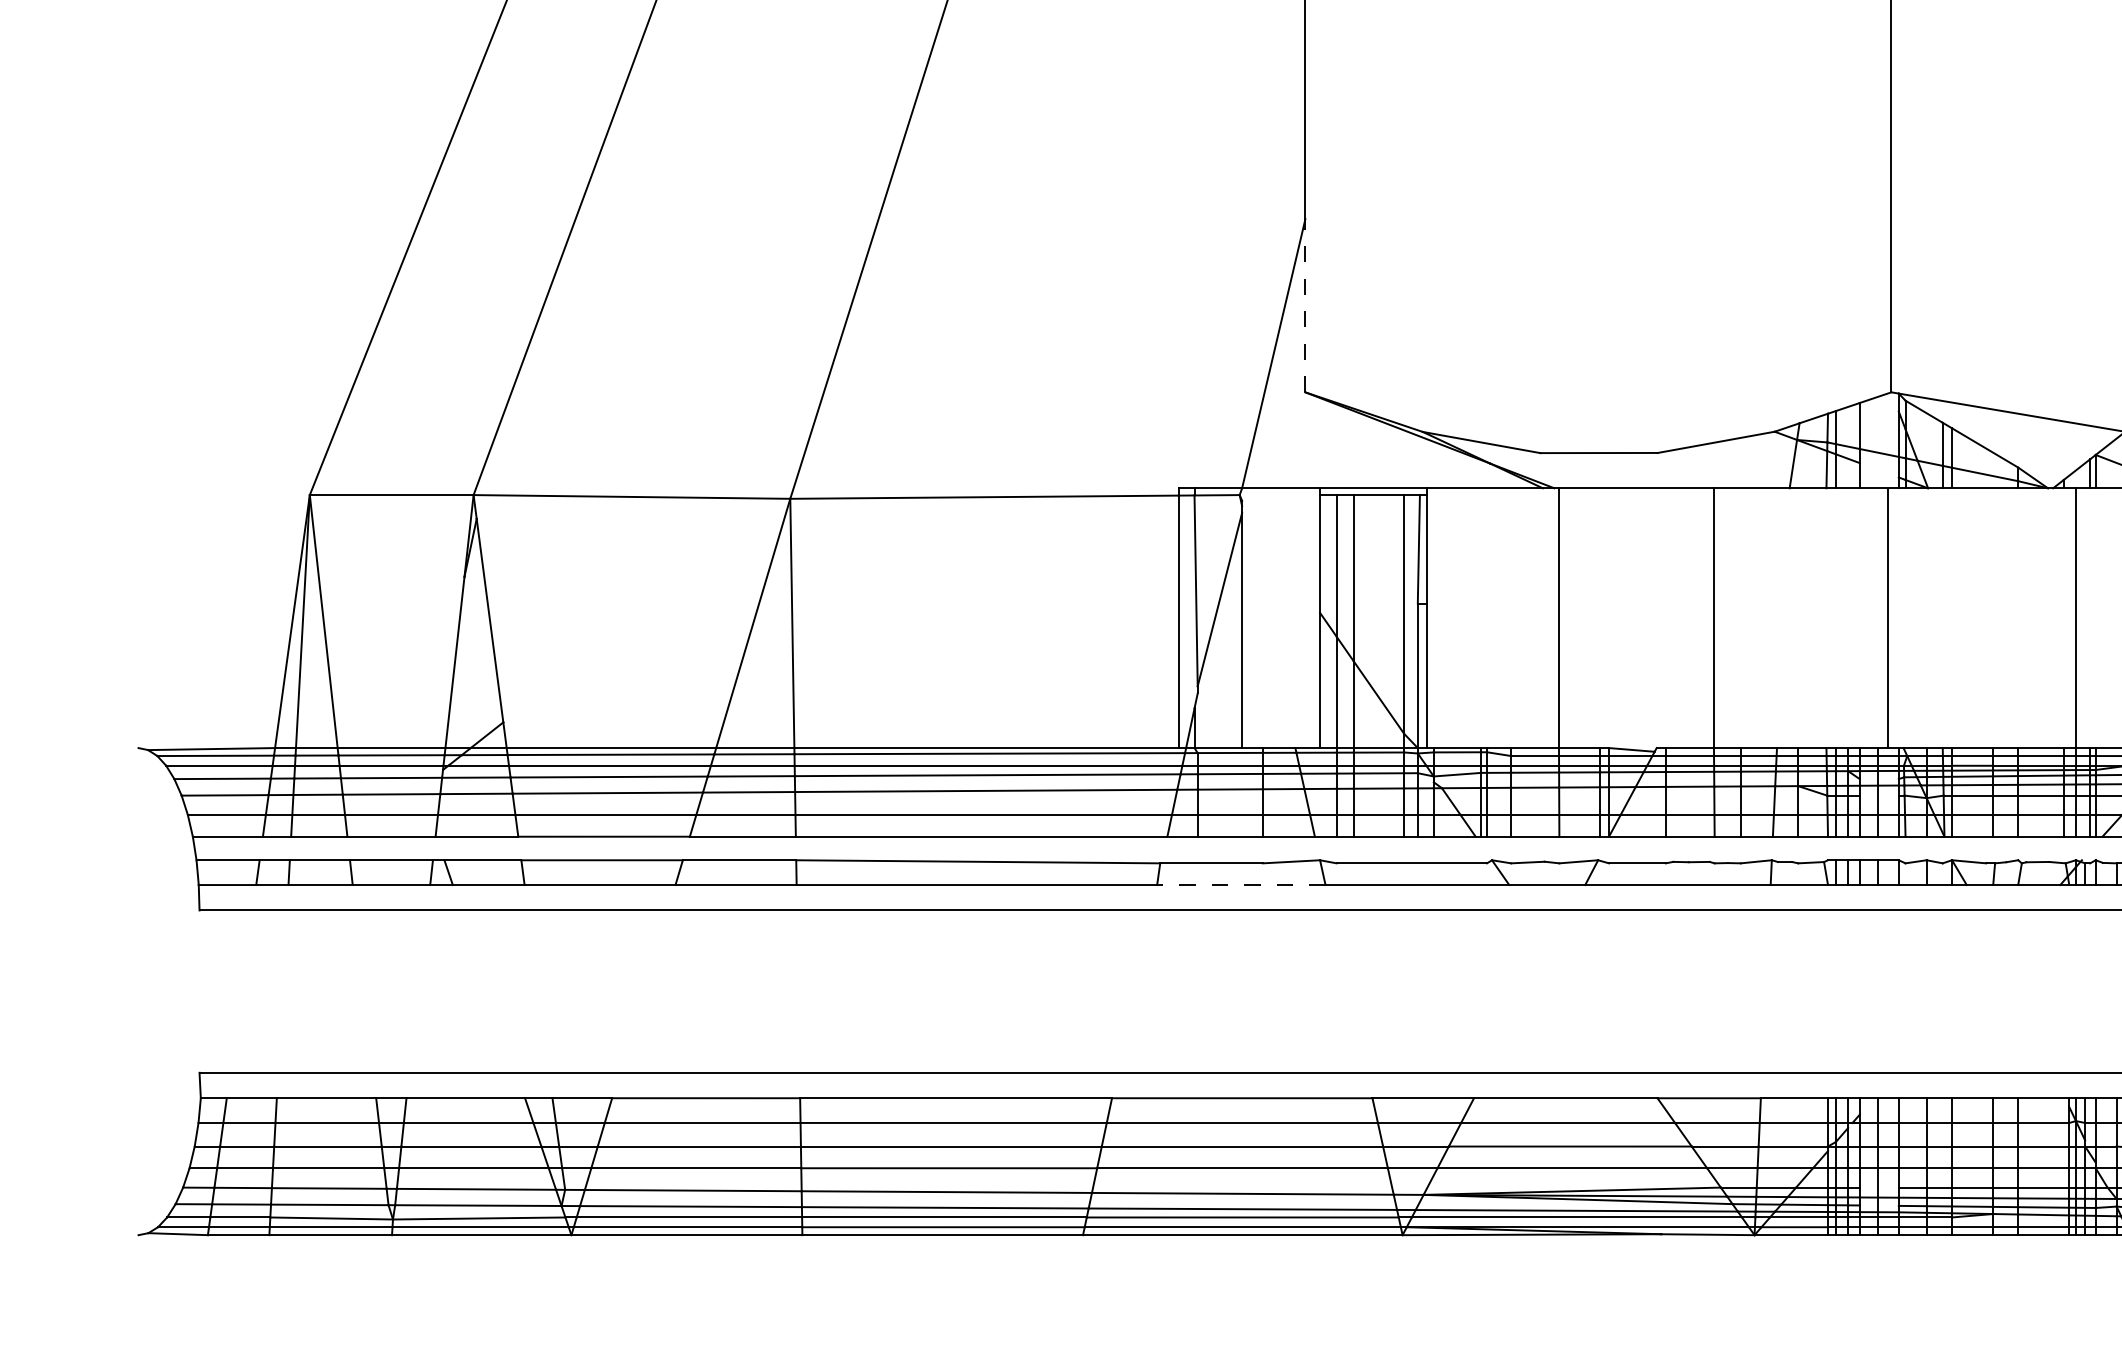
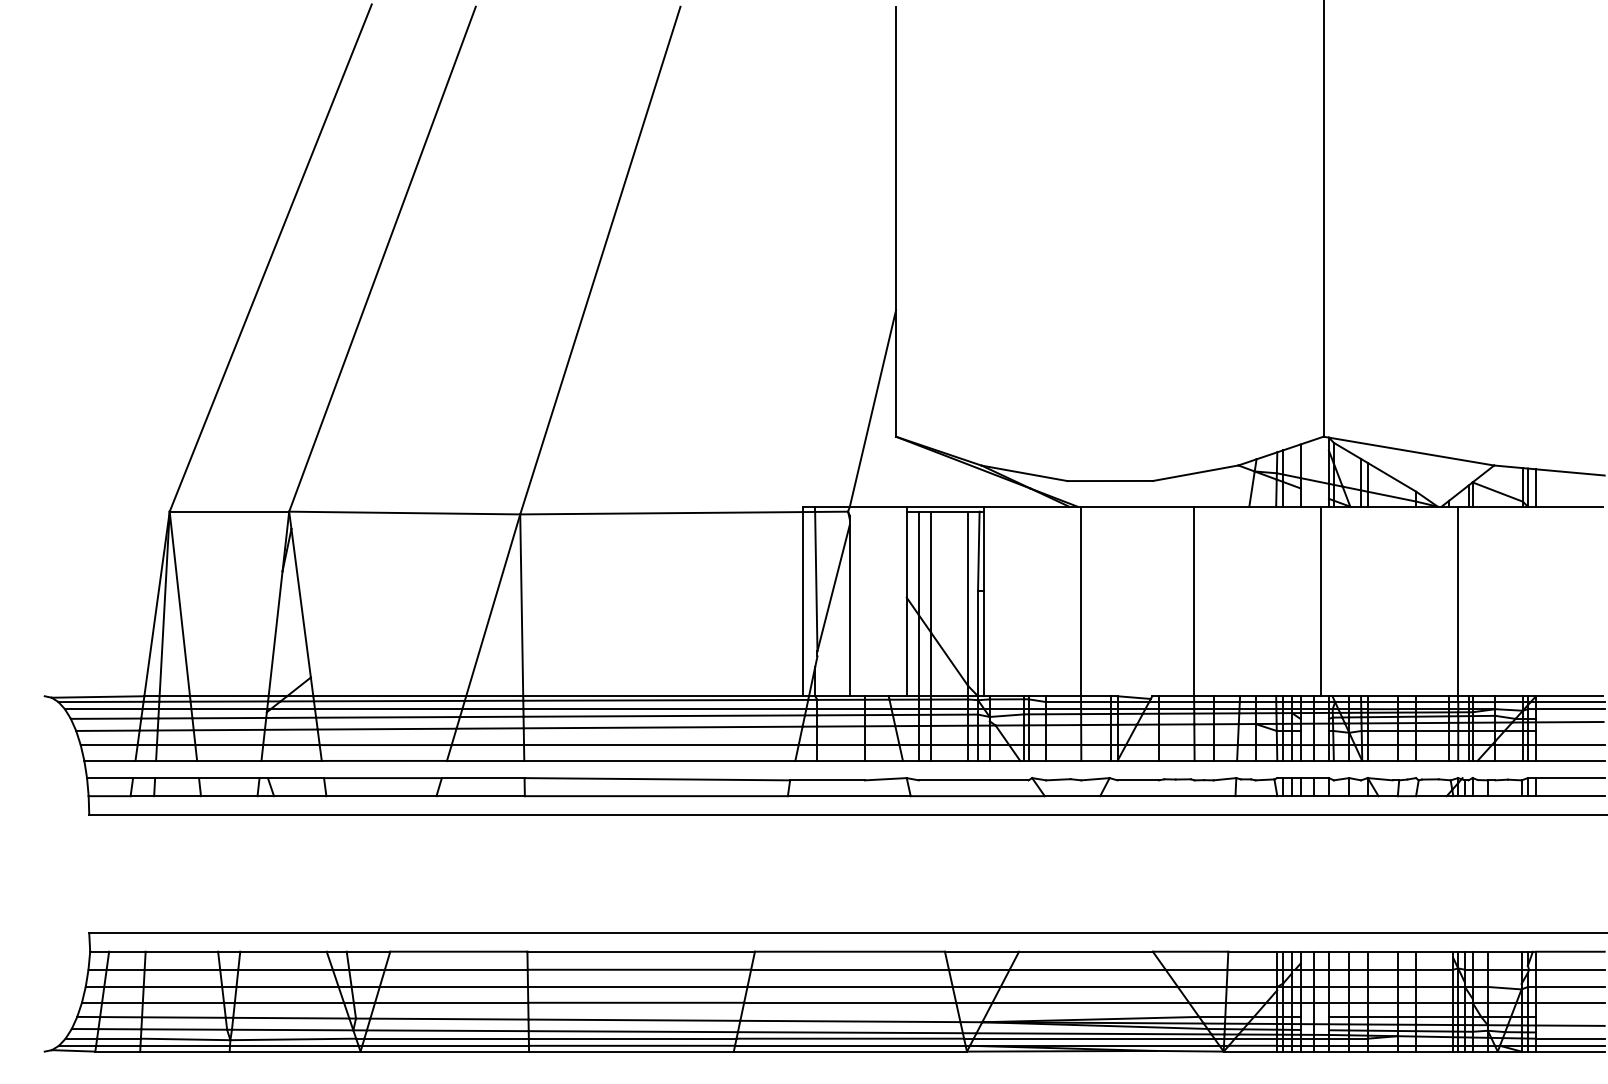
line: (1306, 305) -> (896, 373), dashed -> solid
line: (1240, 885) -> (848, 796), dashed -> solid

